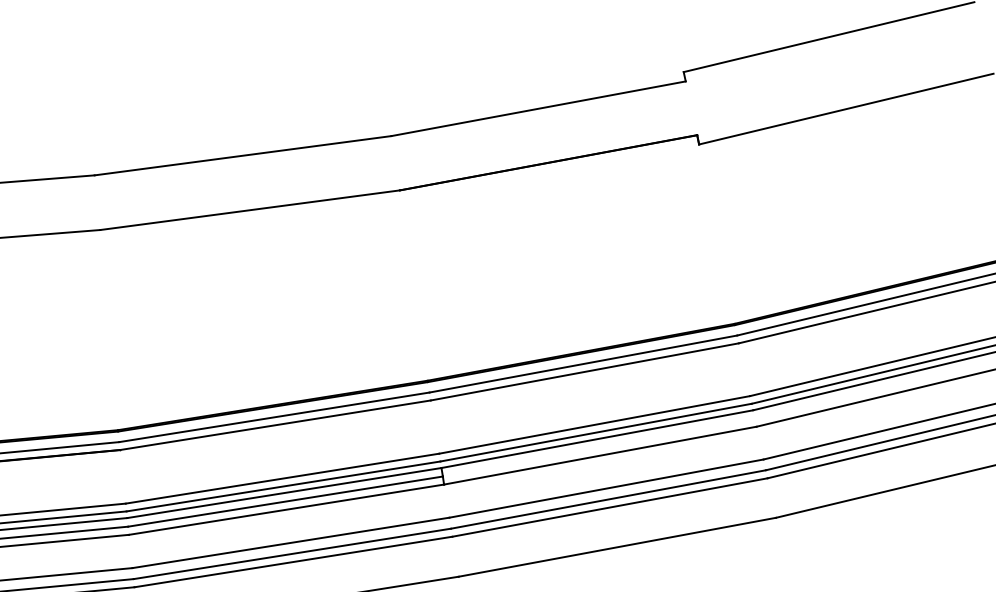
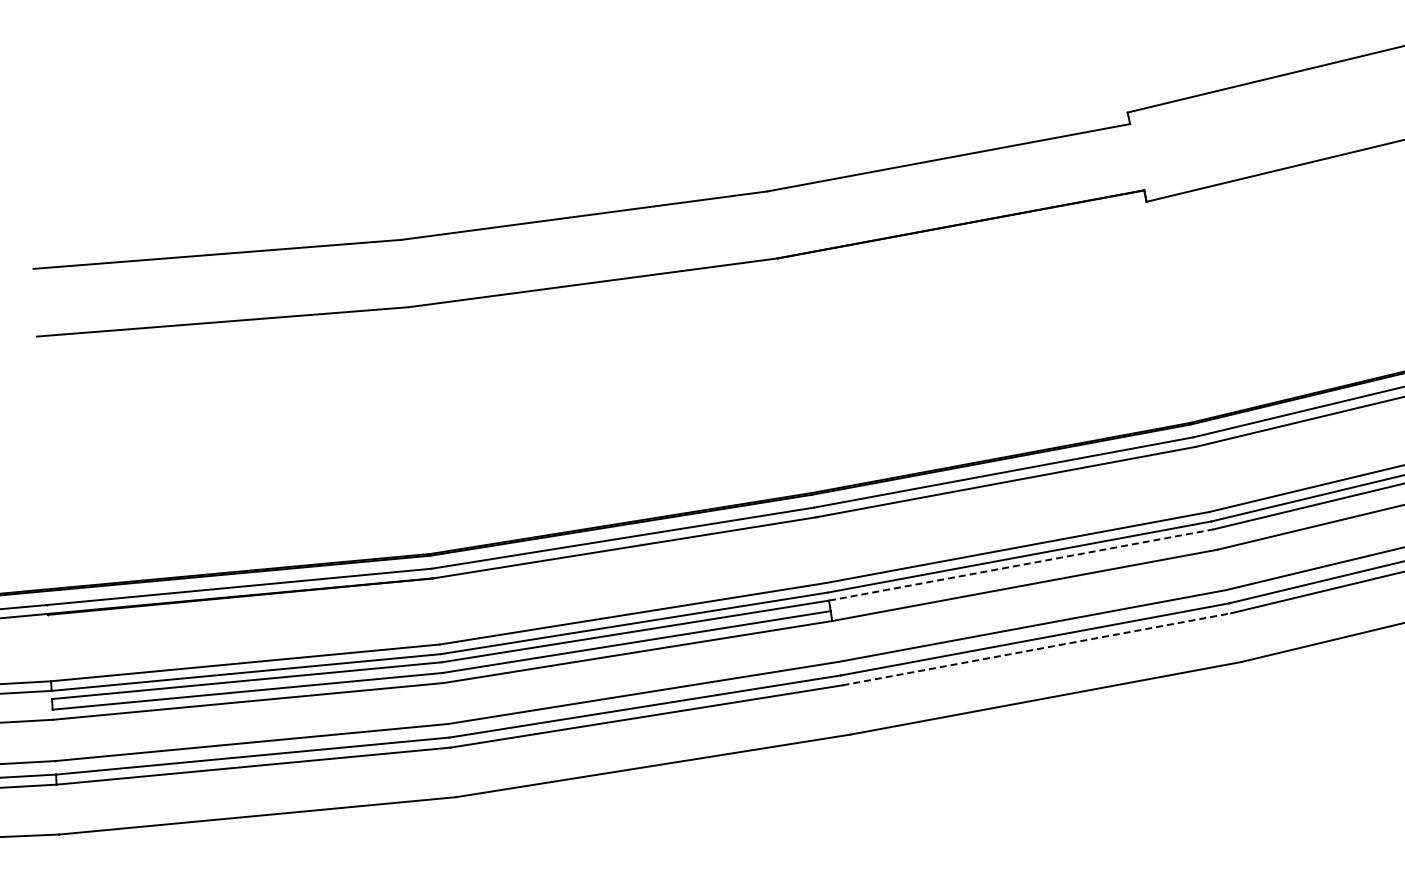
line: (597, 438) -> (1021, 564), solid -> dashed
line: (609, 507) -> (1036, 649), solid -> dashed

